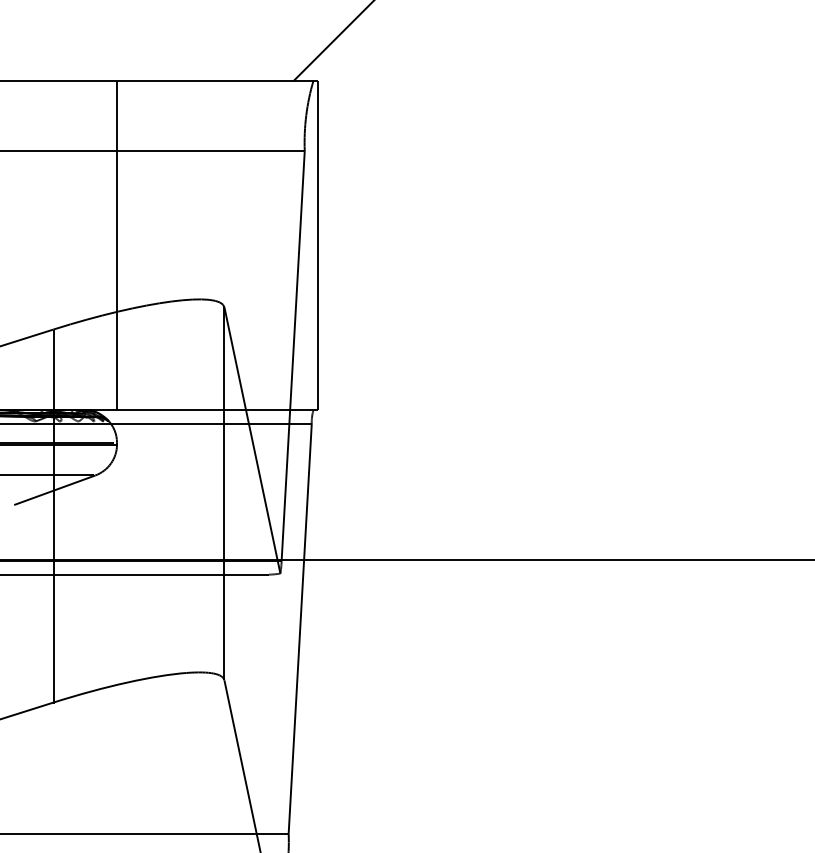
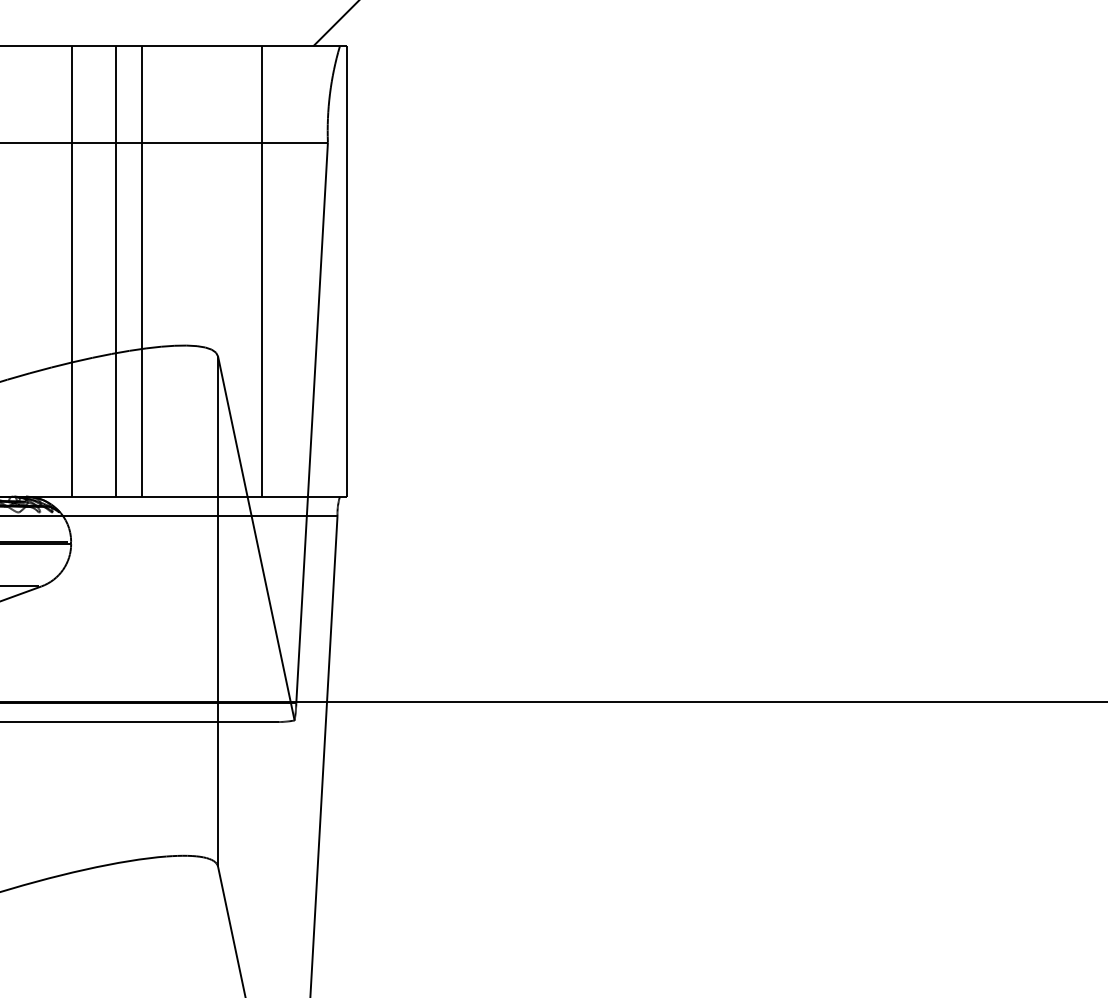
line: (149, 244) -> (115, 270), added
line: (169, 244) -> (142, 270), added
line: (256, 244) -> (261, 270), added

